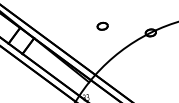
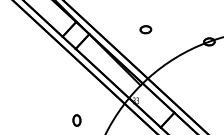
part: (102, 26) -> (145, 29), moved

